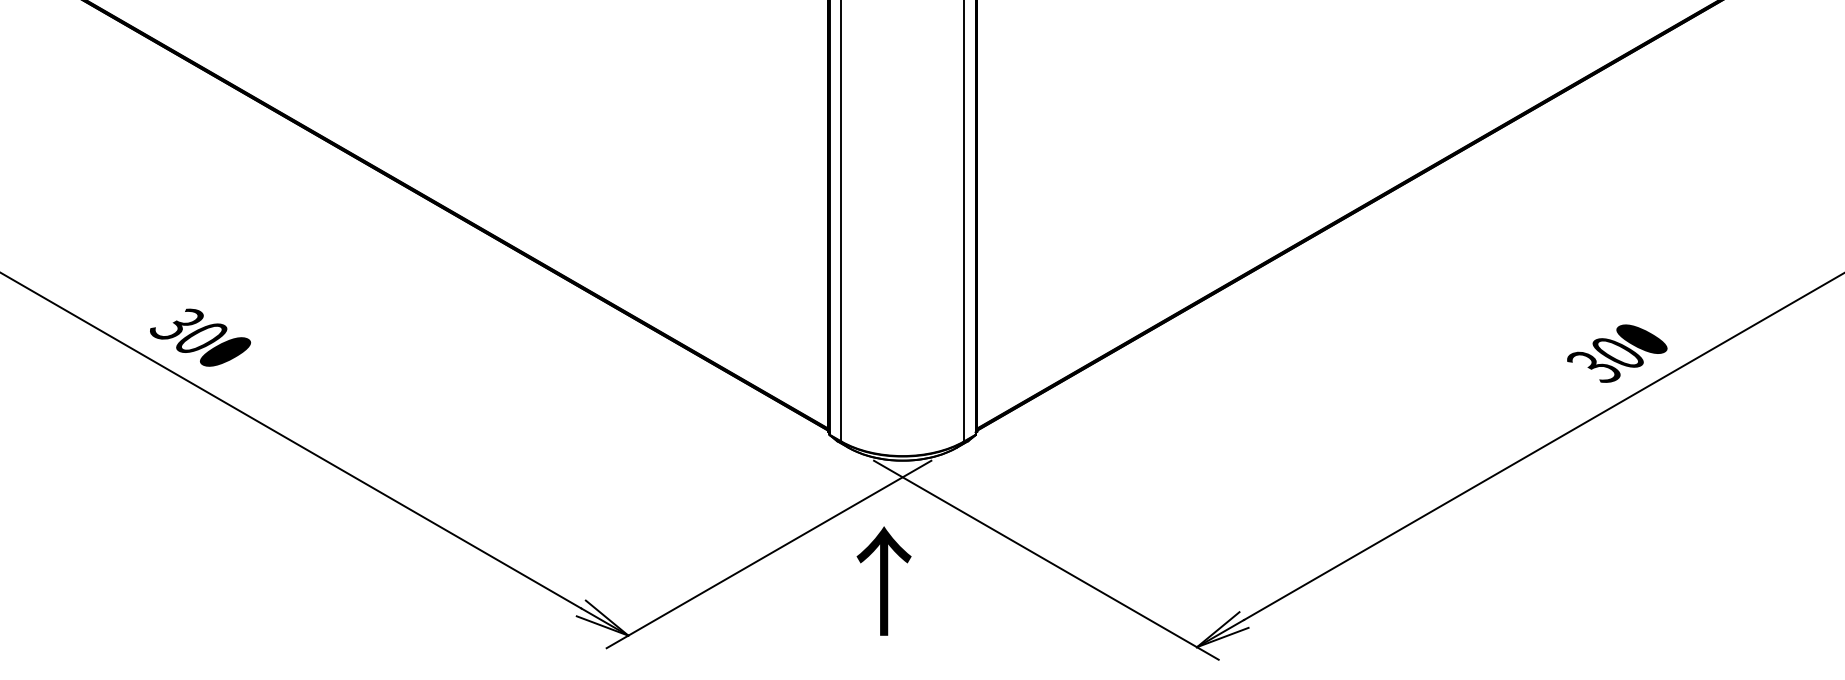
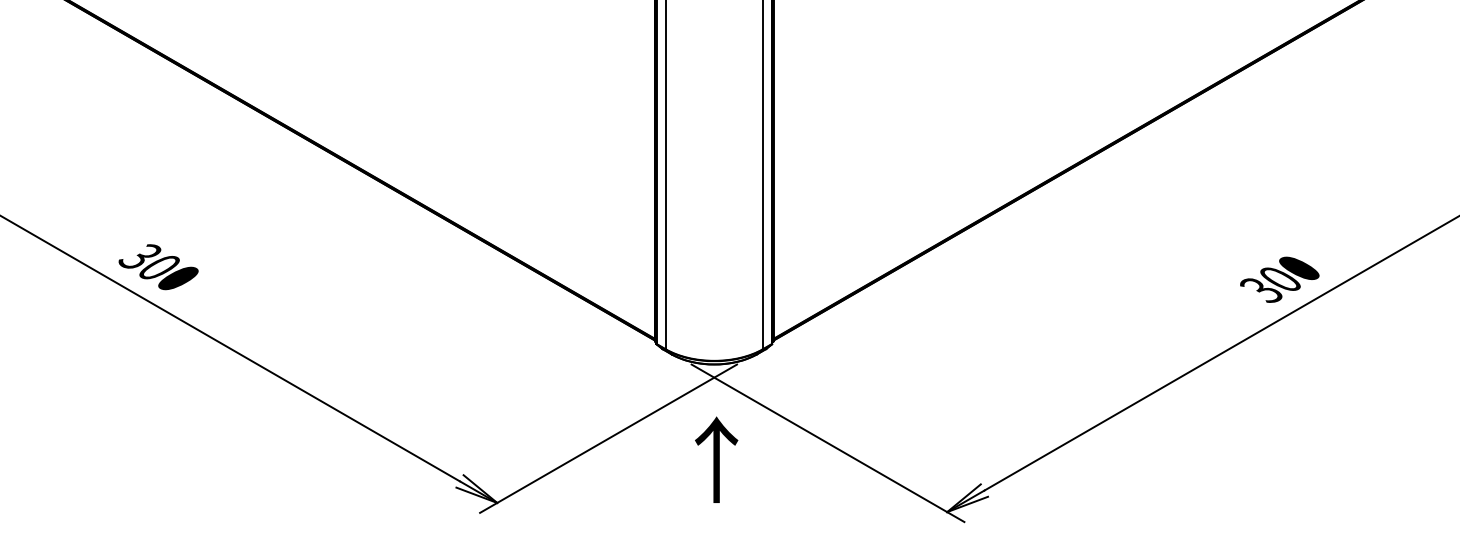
text: (883, 580) -> (716, 459), moved

